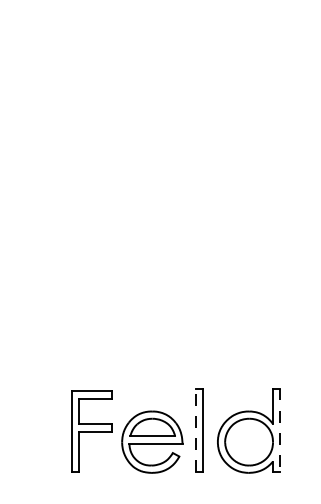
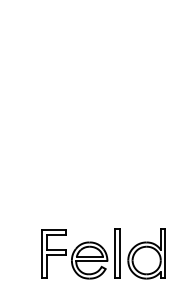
line: (196, 430) -> (115, 253), dashed -> solid
line: (281, 430) -> (165, 253), dashed -> solid

